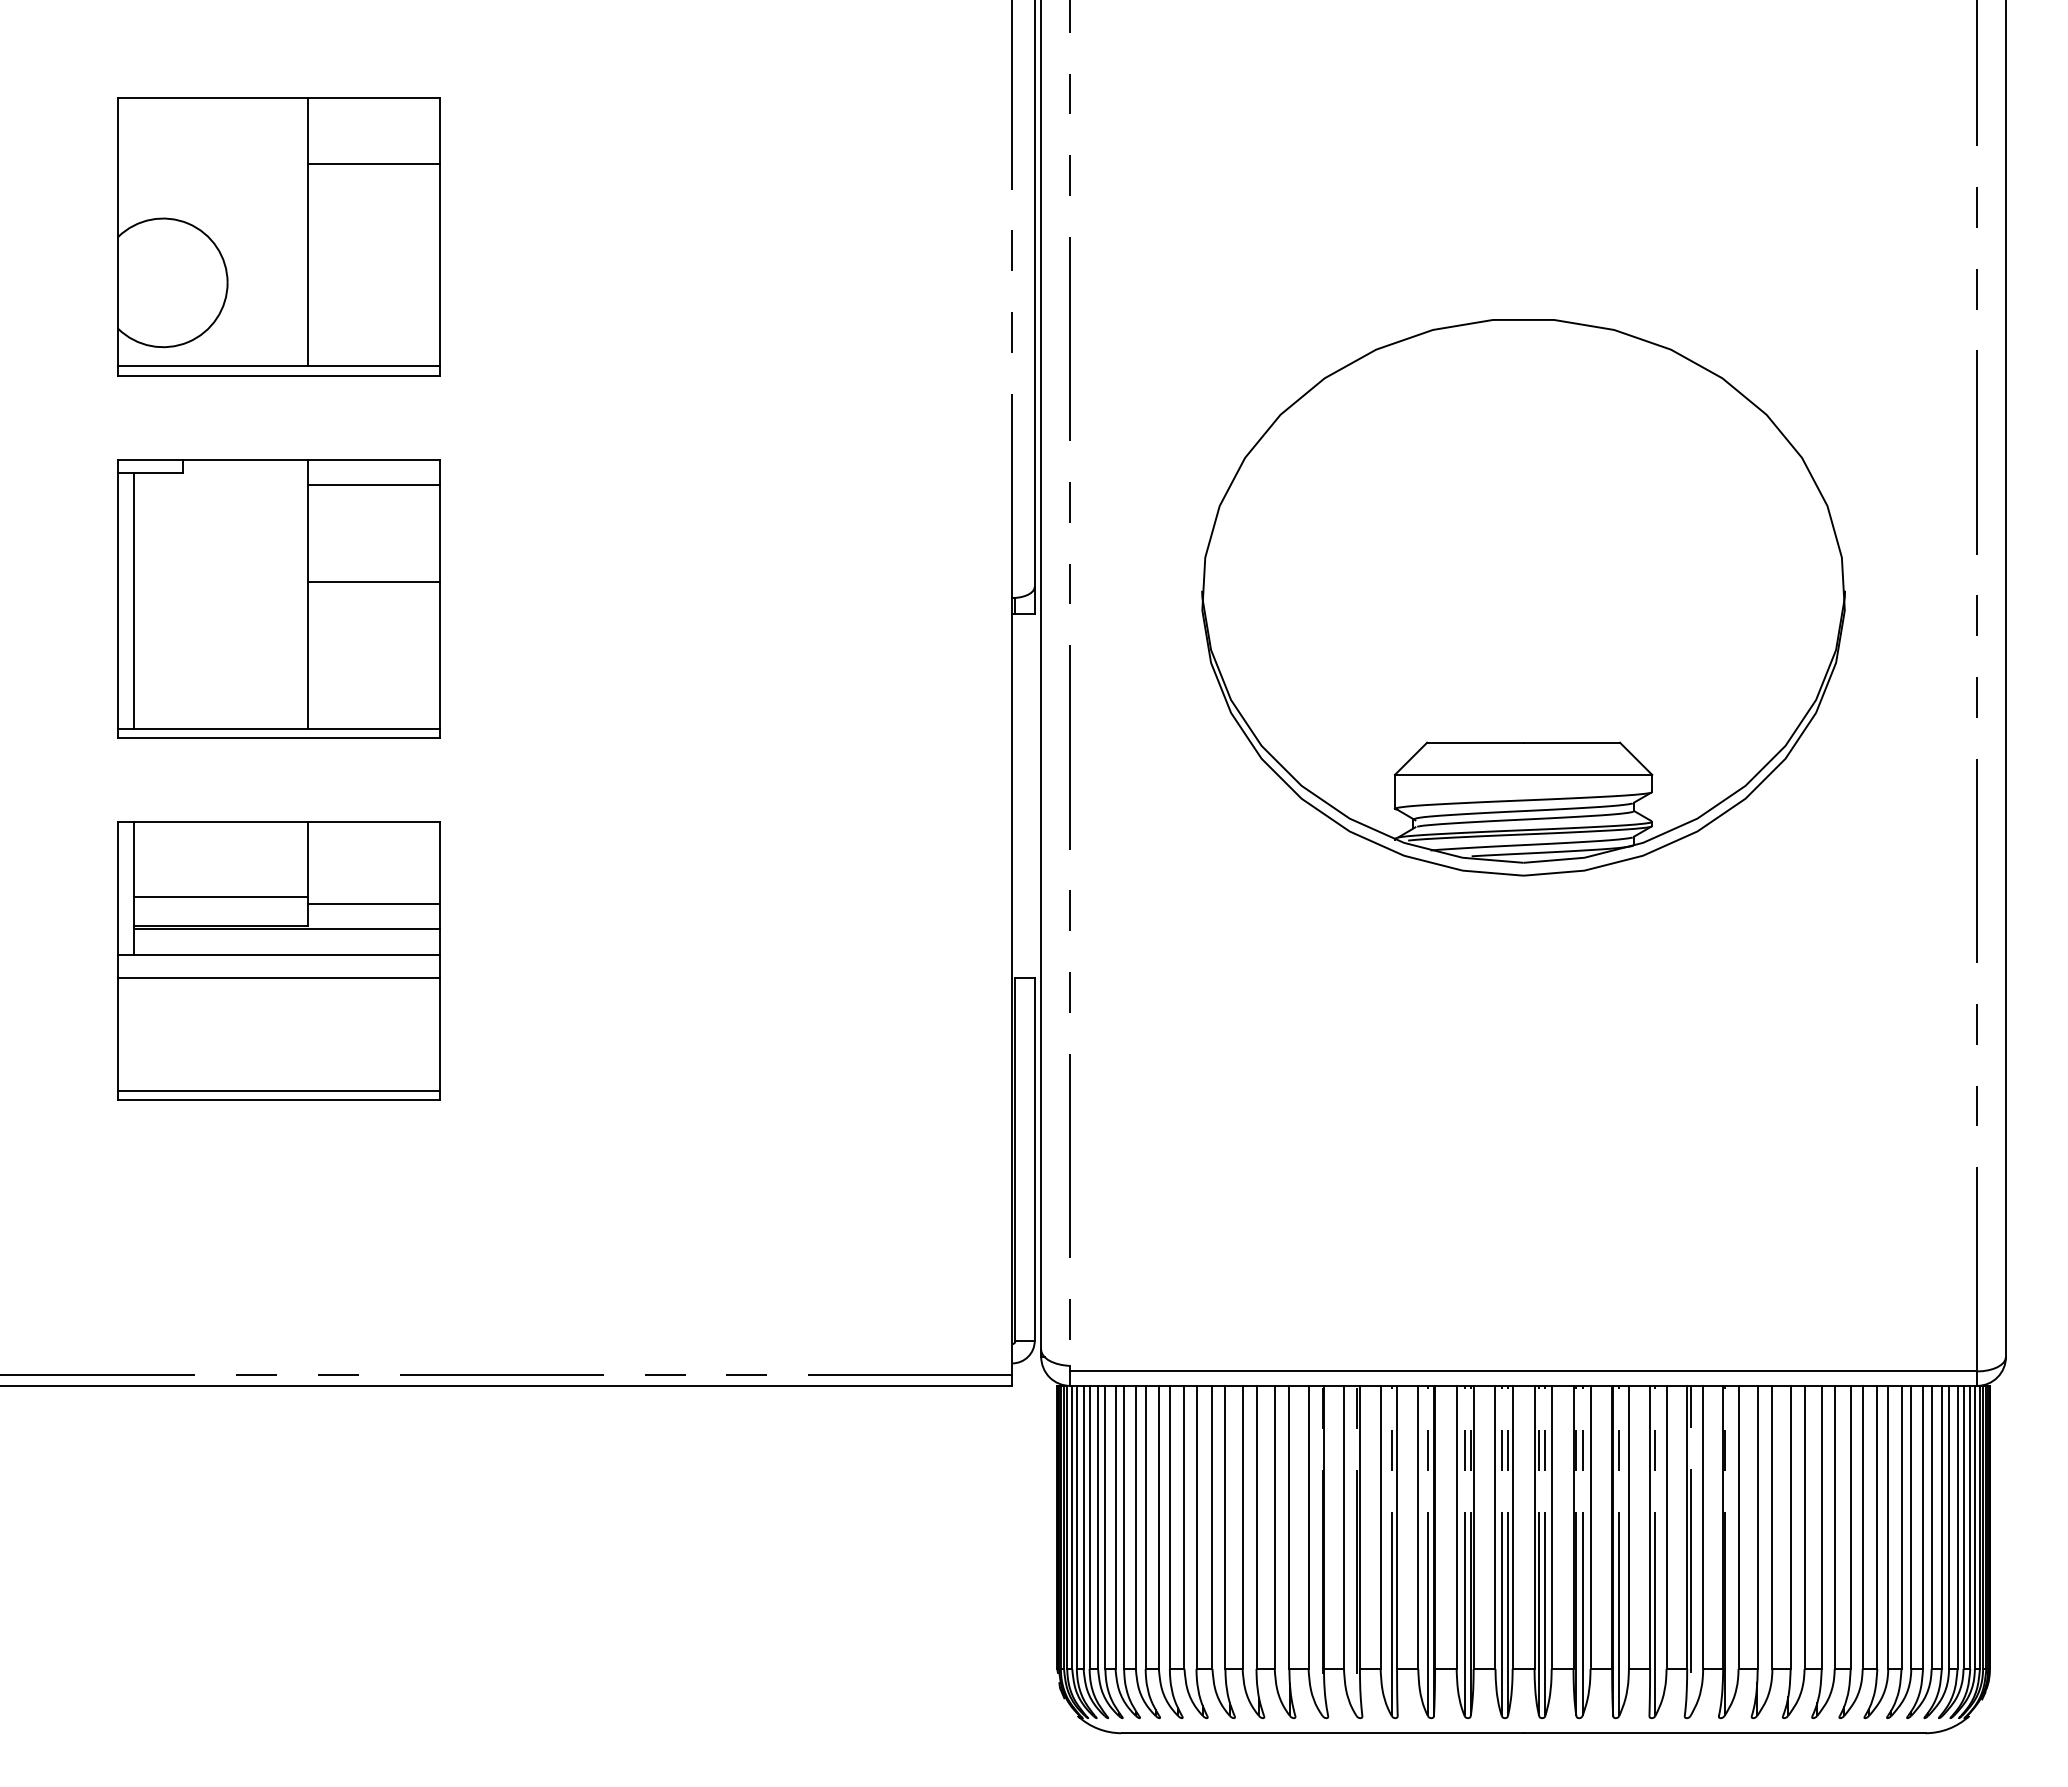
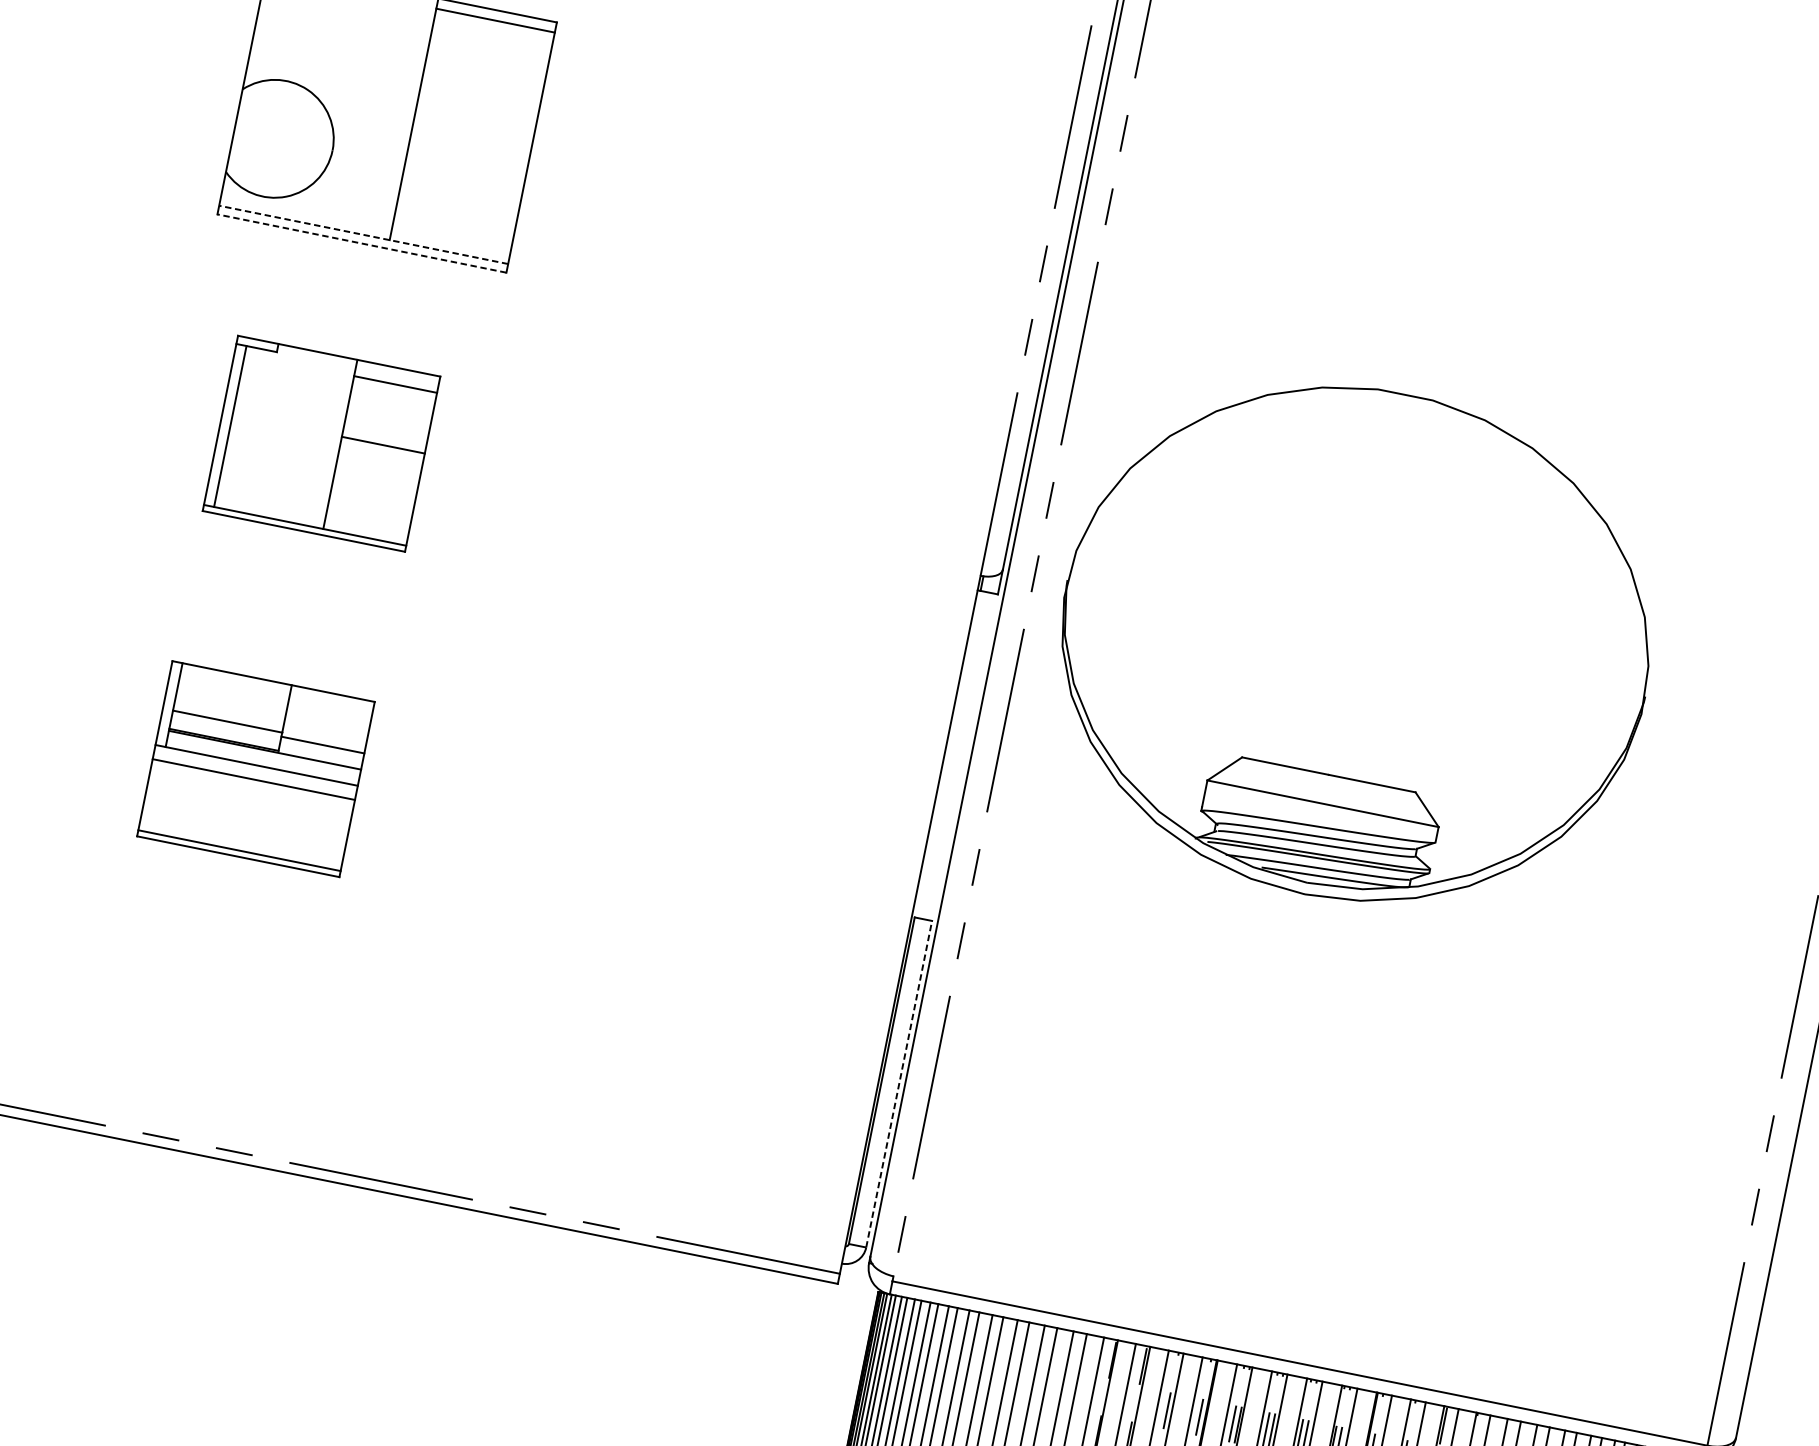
line: (373, 163) -> (495, 20), moved
line: (279, 366) -> (364, 235), solid -> dashed
line: (279, 376) -> (362, 244), solid -> dashed
part: (1523, 597) -> (1355, 644), moved
part: (278, 598) -> (321, 443), size x0.7
part: (278, 960) -> (255, 768), size x0.7
line: (1034, 1159) -> (898, 1084), solid -> dashed

